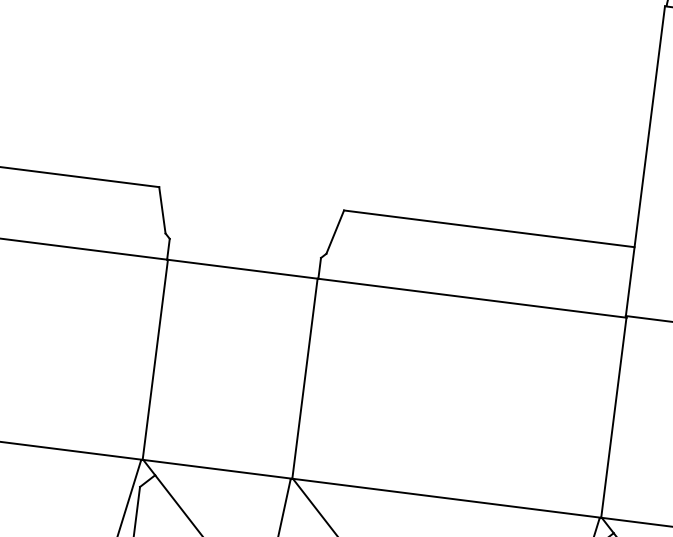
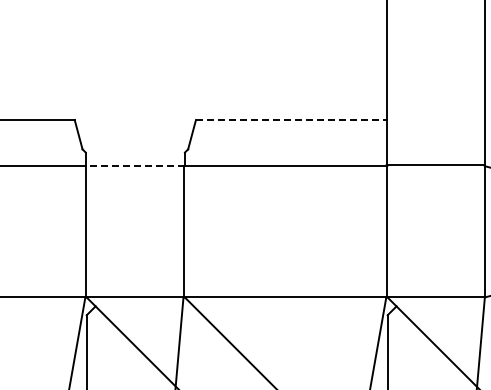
line: (489, 228) -> (291, 119), solid -> dashed
line: (242, 269) -> (135, 166), solid -> dashed

